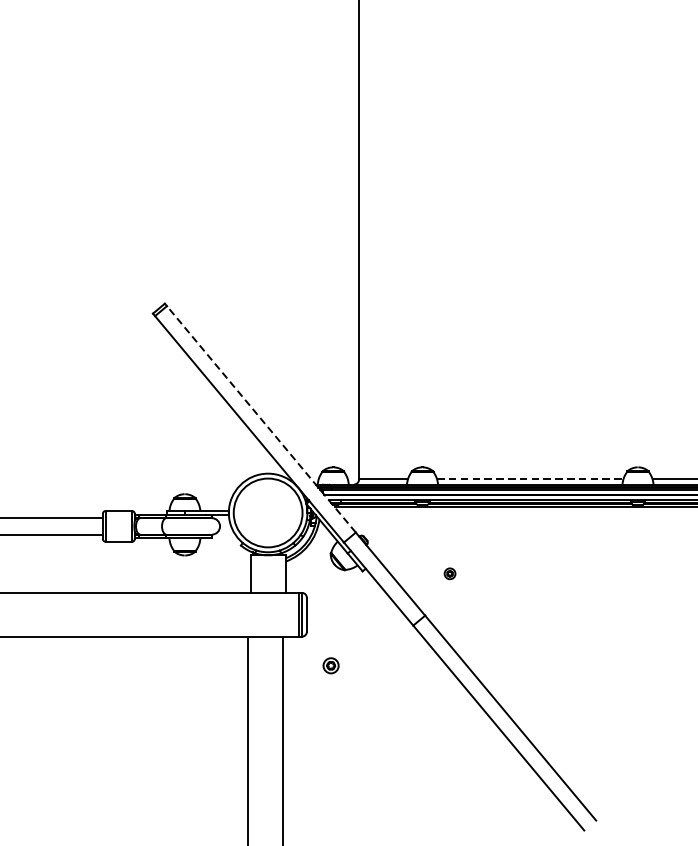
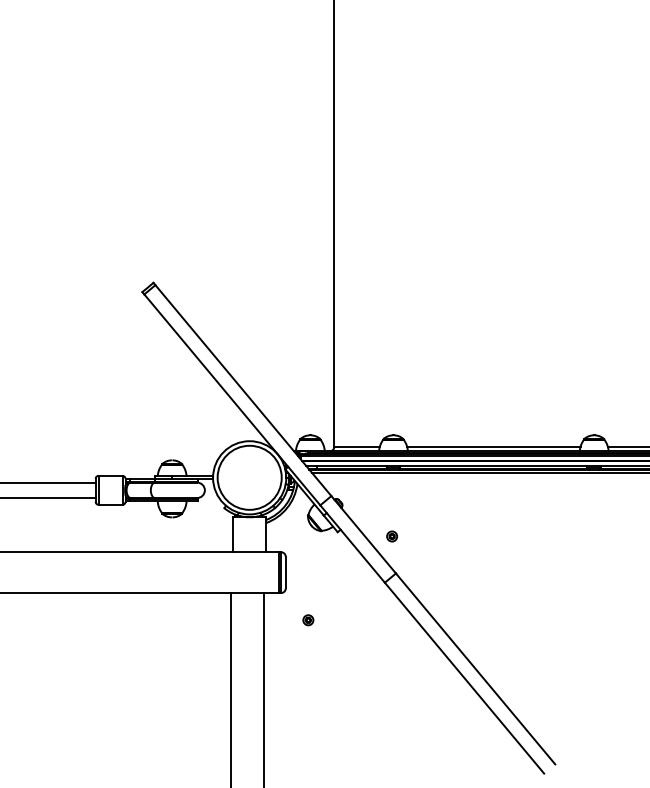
line: (261, 419) -> (243, 390), dashed -> solid
line: (529, 479) -> (493, 446), dashed -> solid
part: (450, 573) -> (392, 536), moved
part: (331, 666) -> (308, 620), size x0.71

